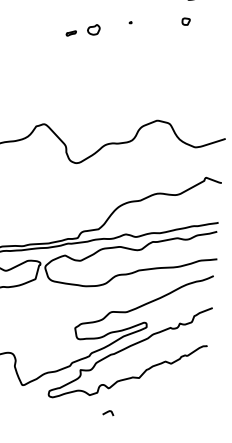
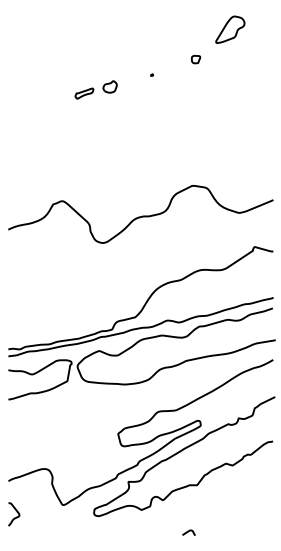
part: (186, 21) -> (196, 59), moved
part: (71, 33) -> (84, 93), size x1.67
curve: (108, 412) -> (188, 532), moved

